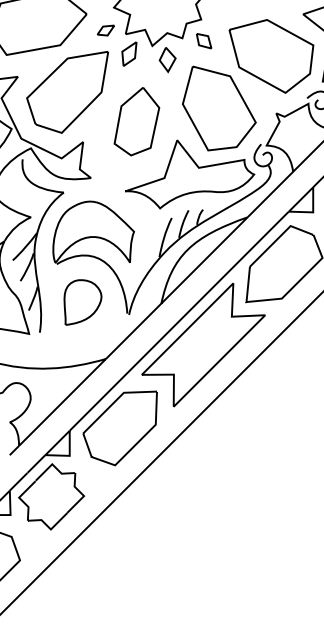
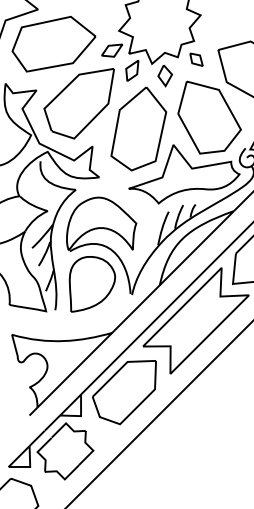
part: (105, 30) -> (111, 50), size x1.43
part: (136, 121) -> (138, 128), size x1.43
part: (82, 302) -> (92, 284), size x1.43

